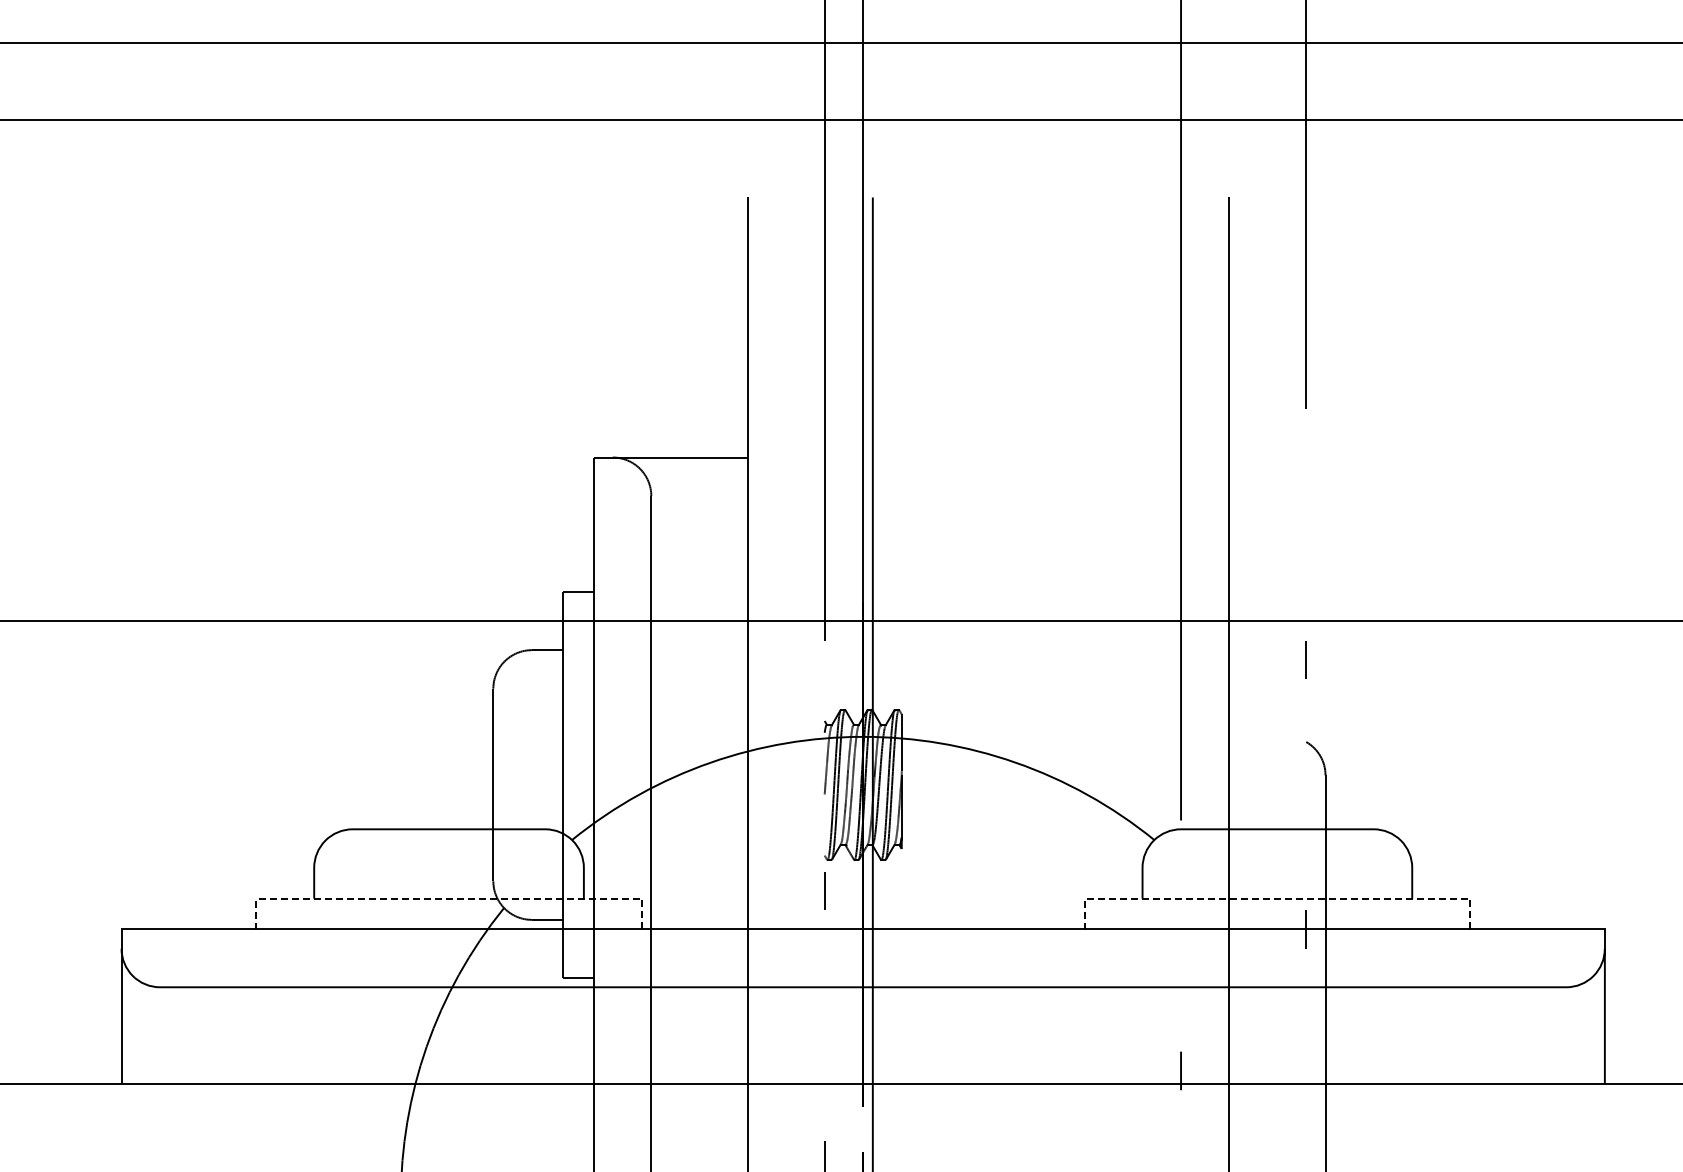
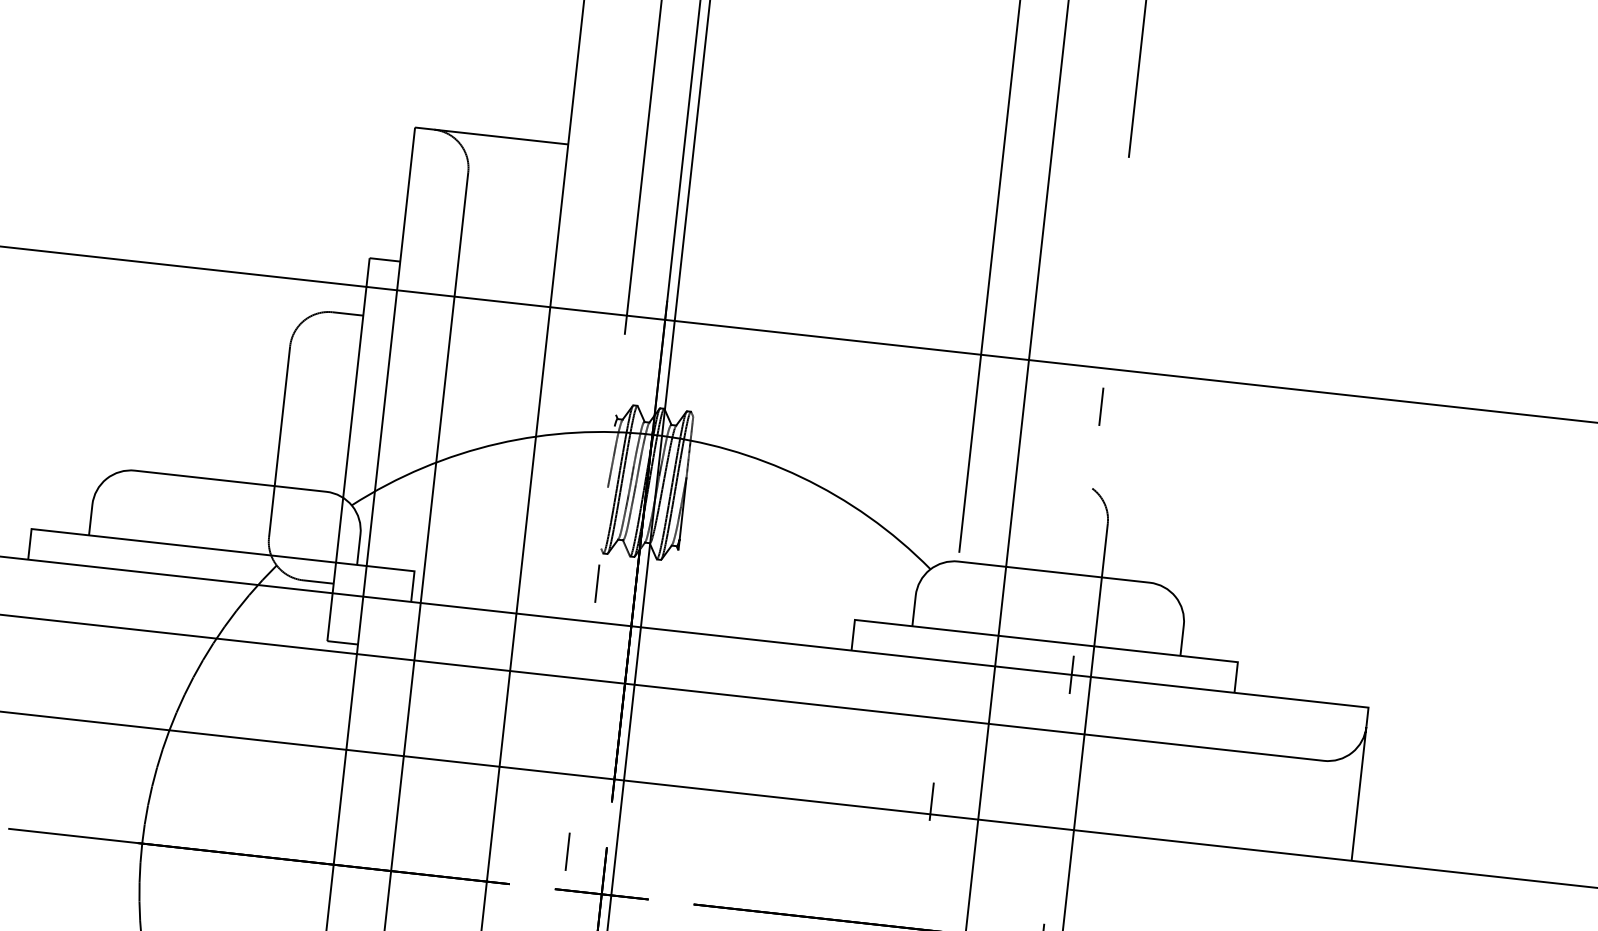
line: (449, 898) -> (223, 550), dashed -> solid
line: (1277, 898) -> (1046, 640), dashed -> solid

